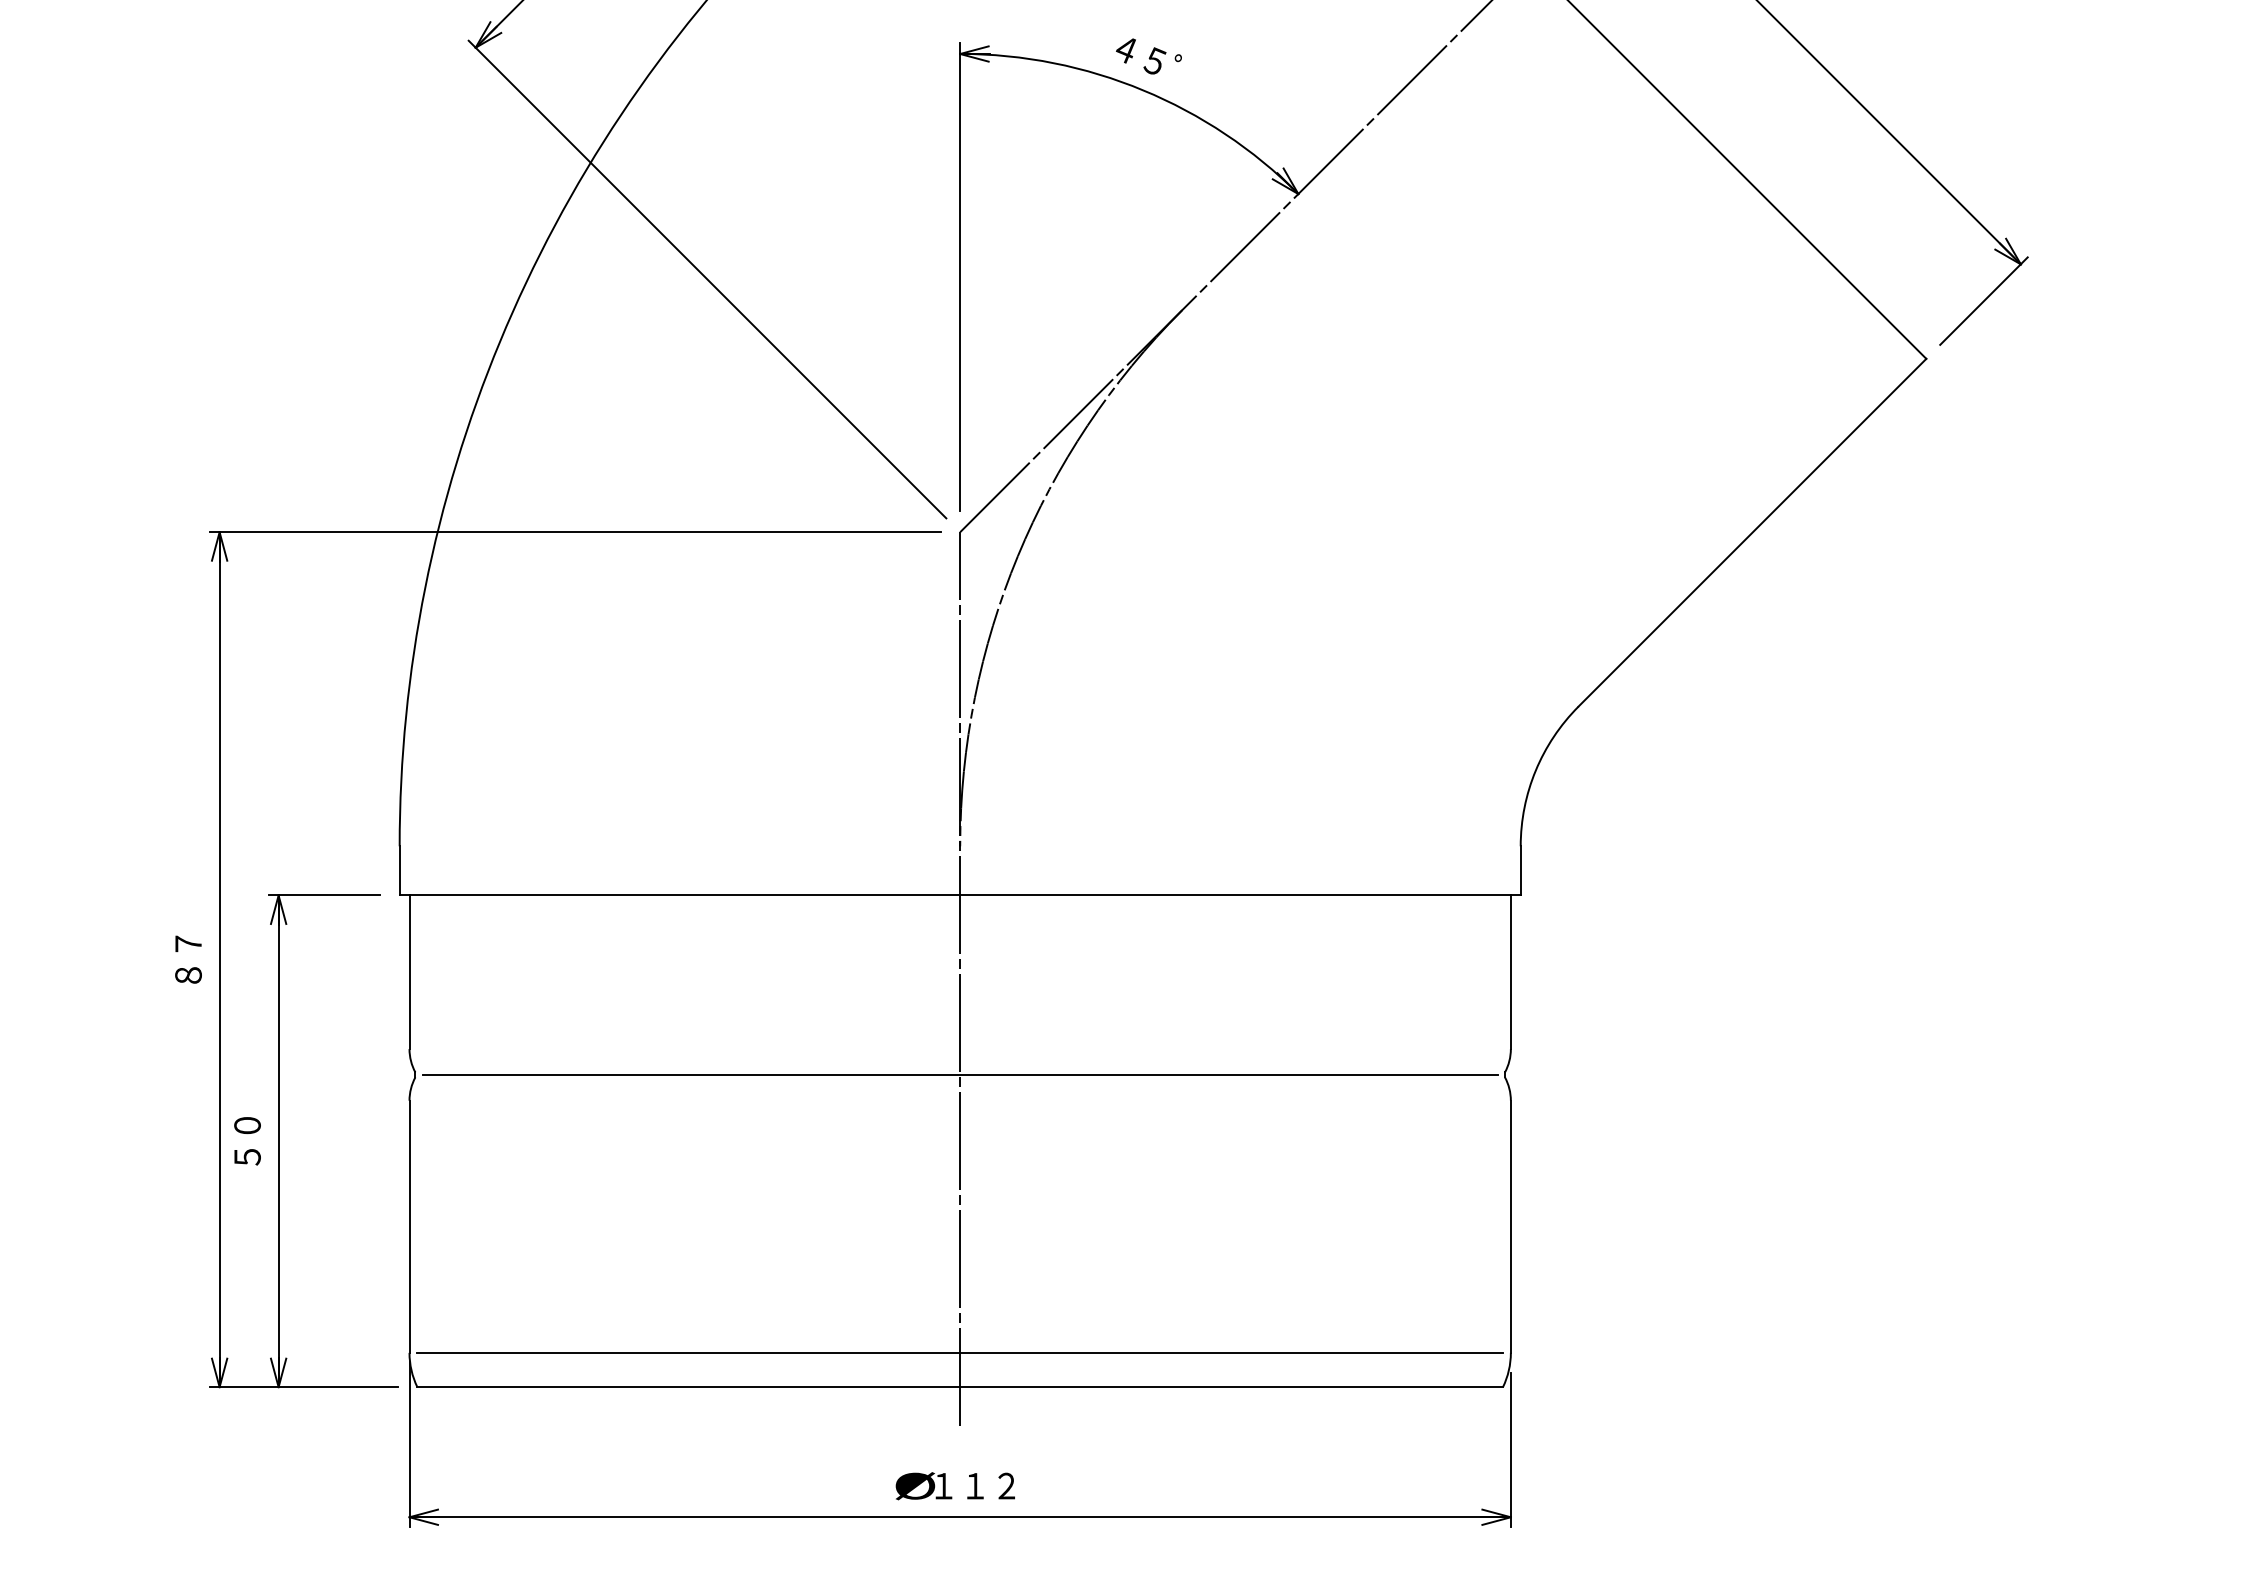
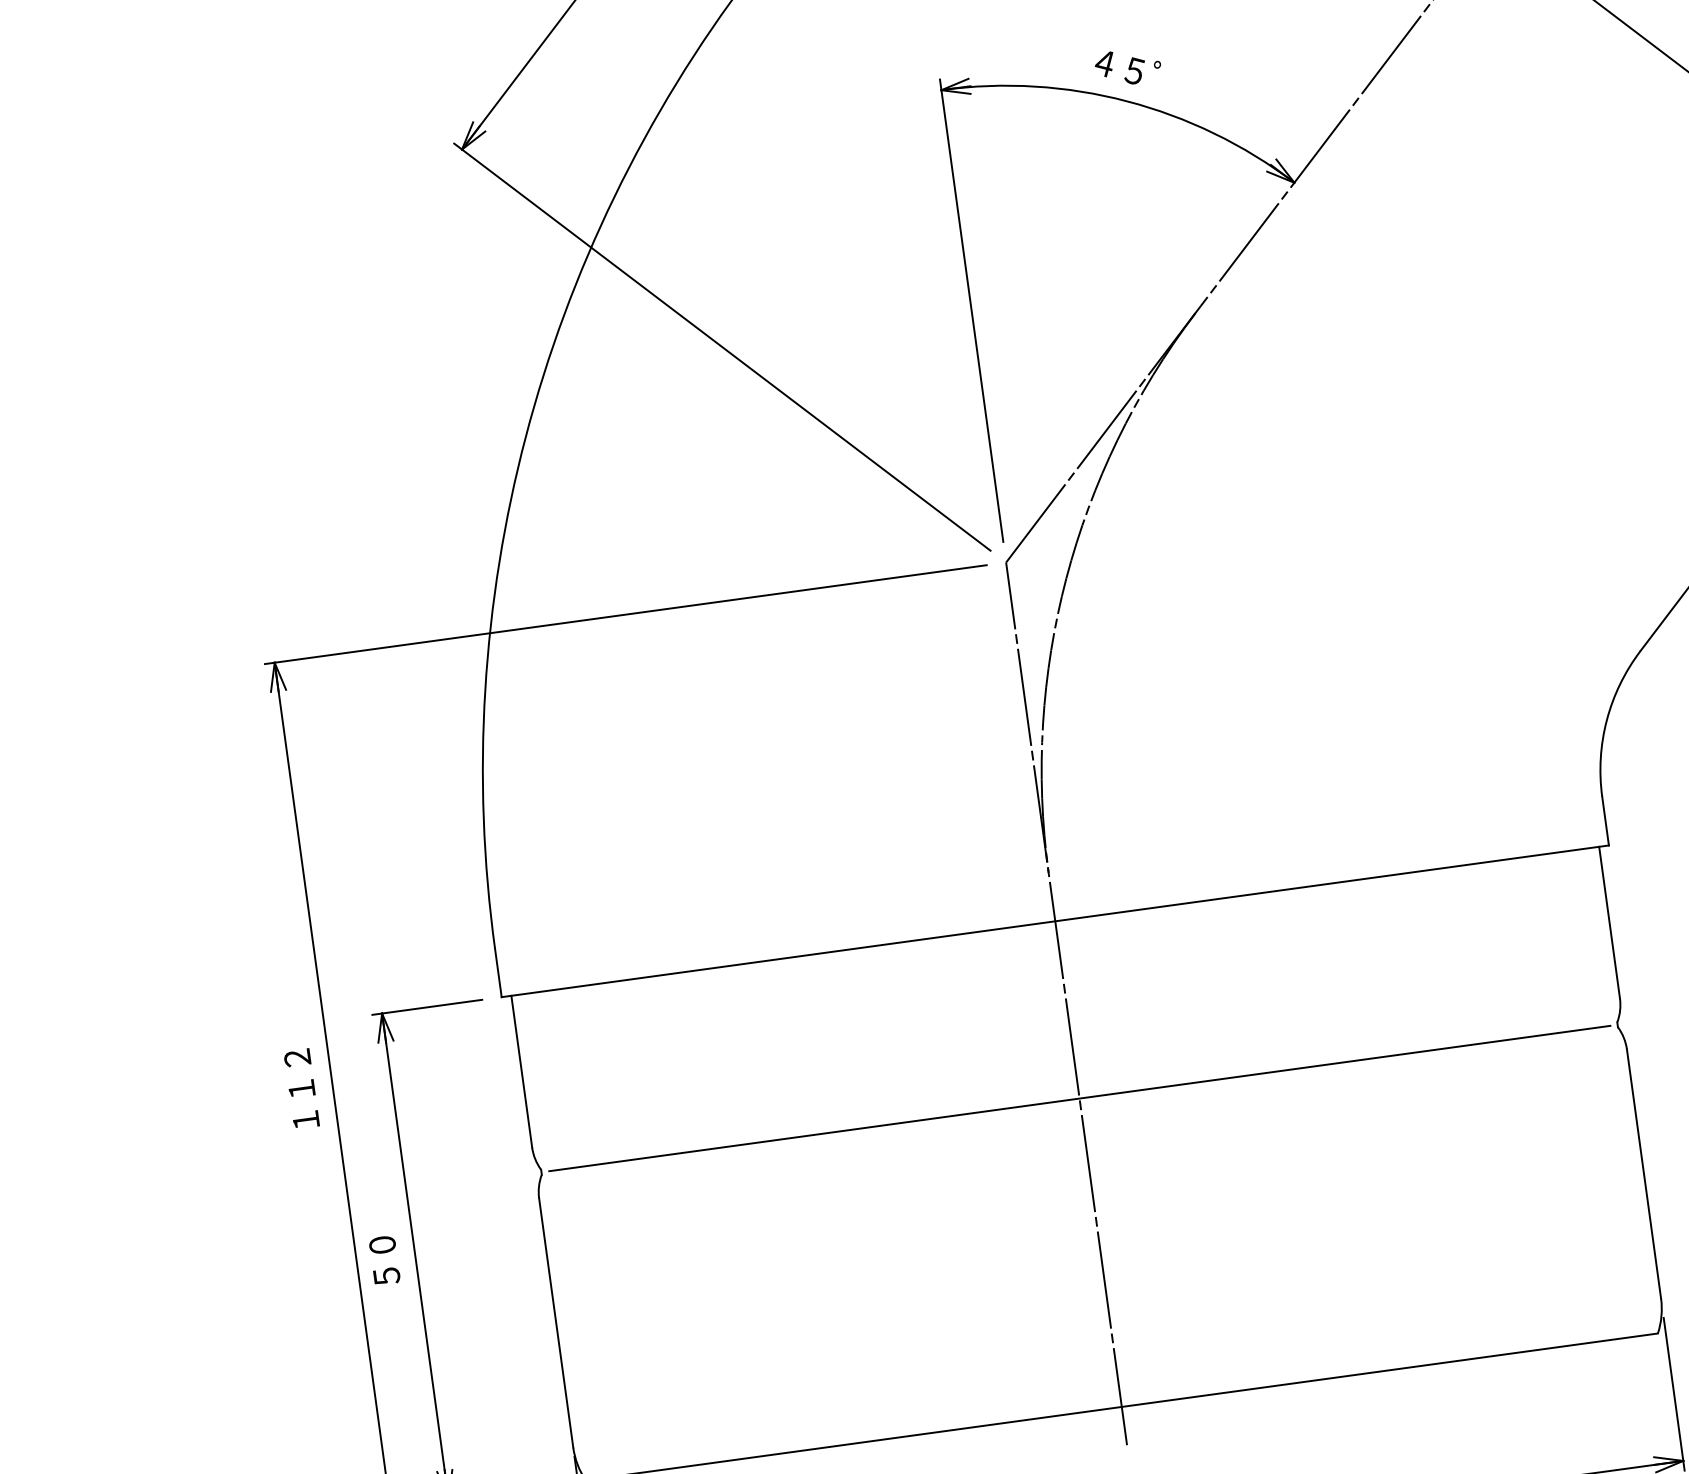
text: (188, 959) -> (301, 1088), ８７ -> １１２
line: (960, 1352) -> (1117, 1372), removed

